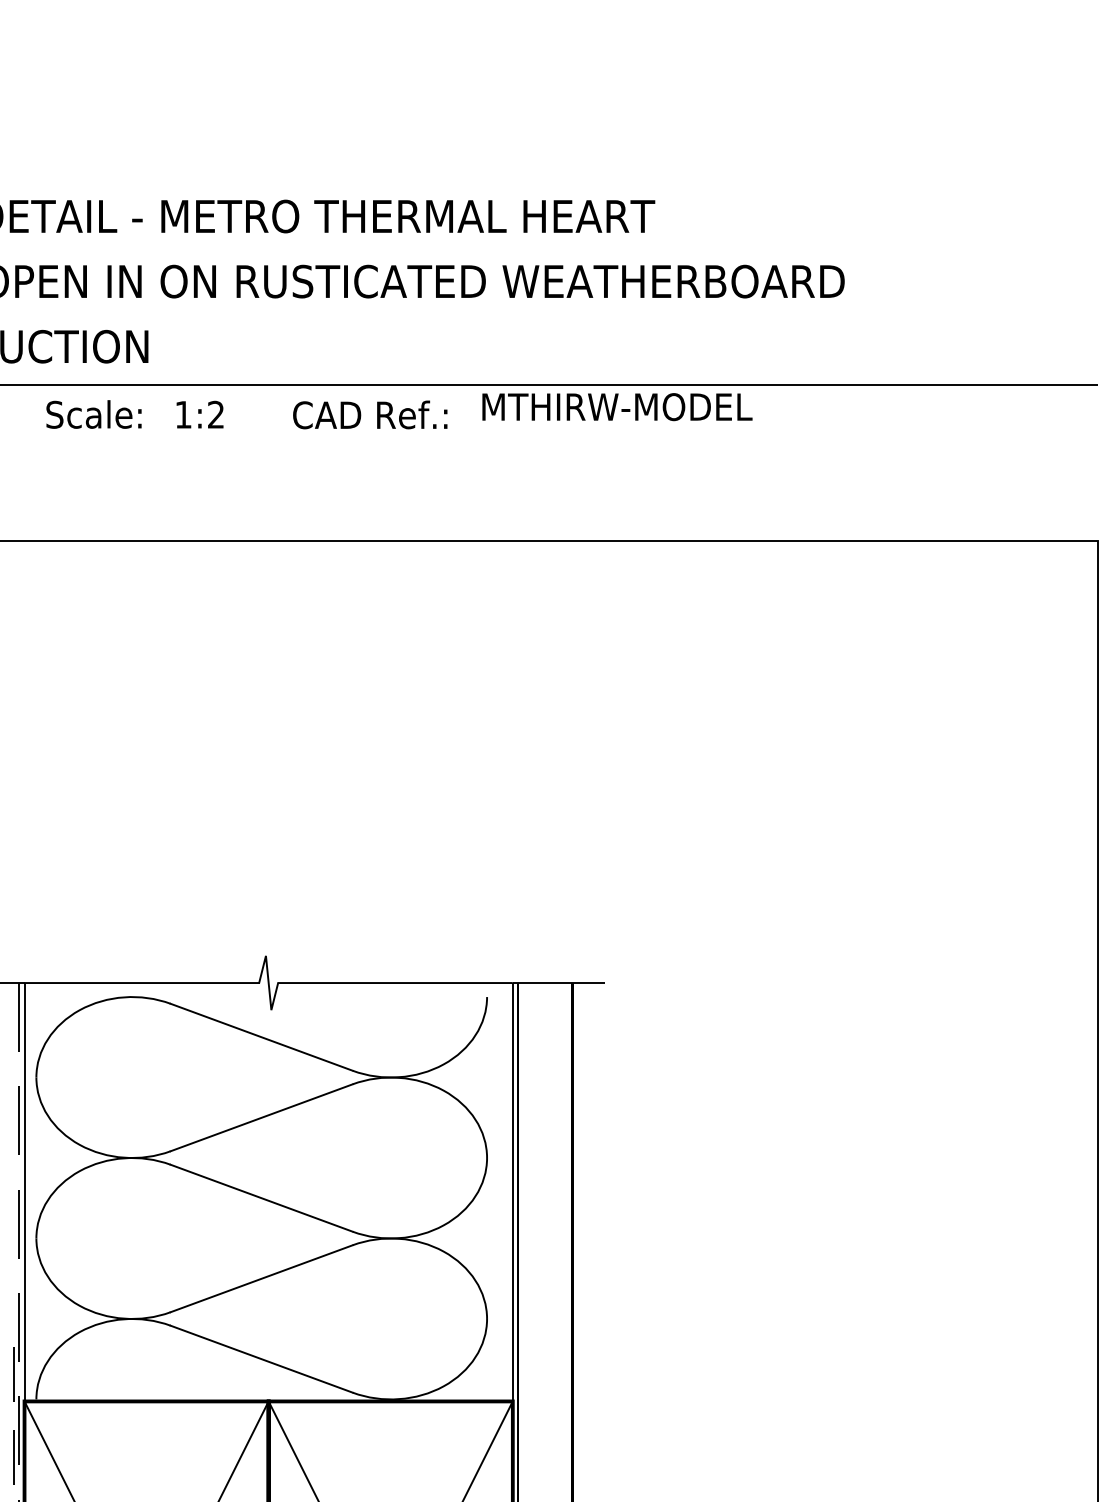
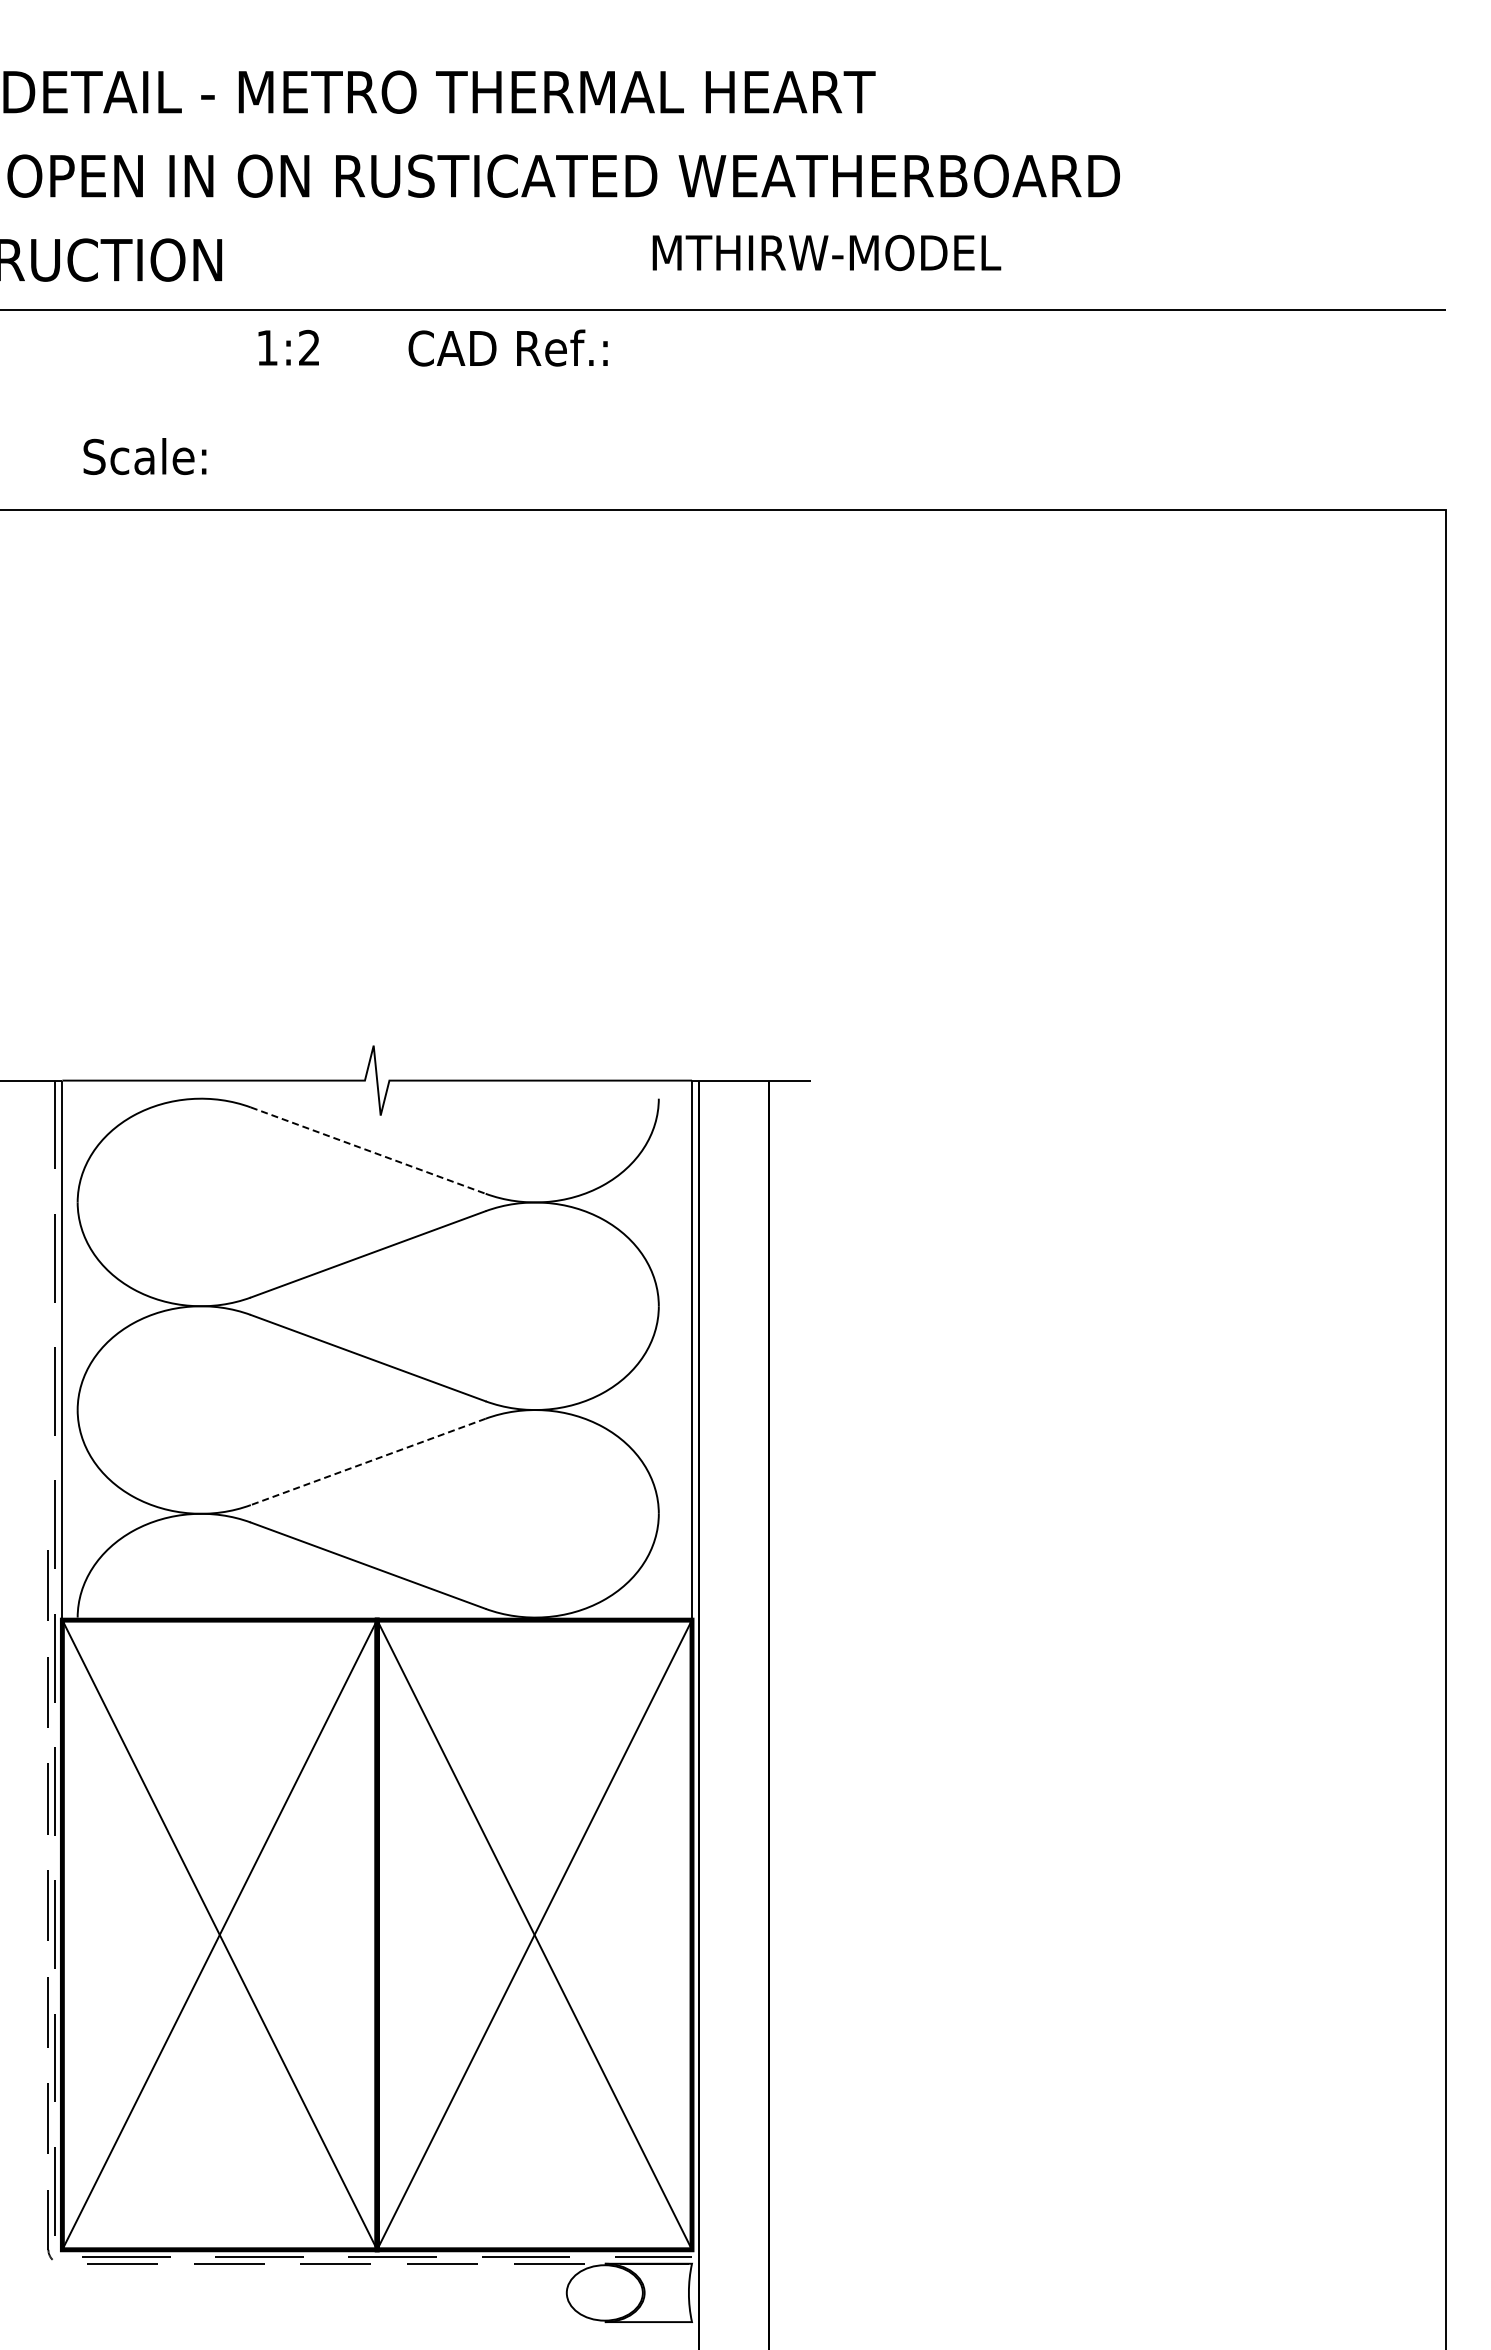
text: (617, 406) -> (826, 252), moved
text: (93, 414) -> (144, 456), moved
line: (261, 1037) -> (368, 1150), solid -> dashed
line: (261, 1279) -> (367, 1462), solid -> dashed

